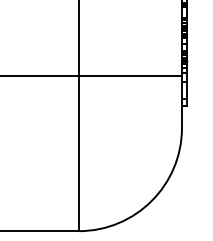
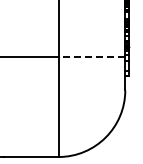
line: (129, 77) -> (91, 57), solid -> dashed

